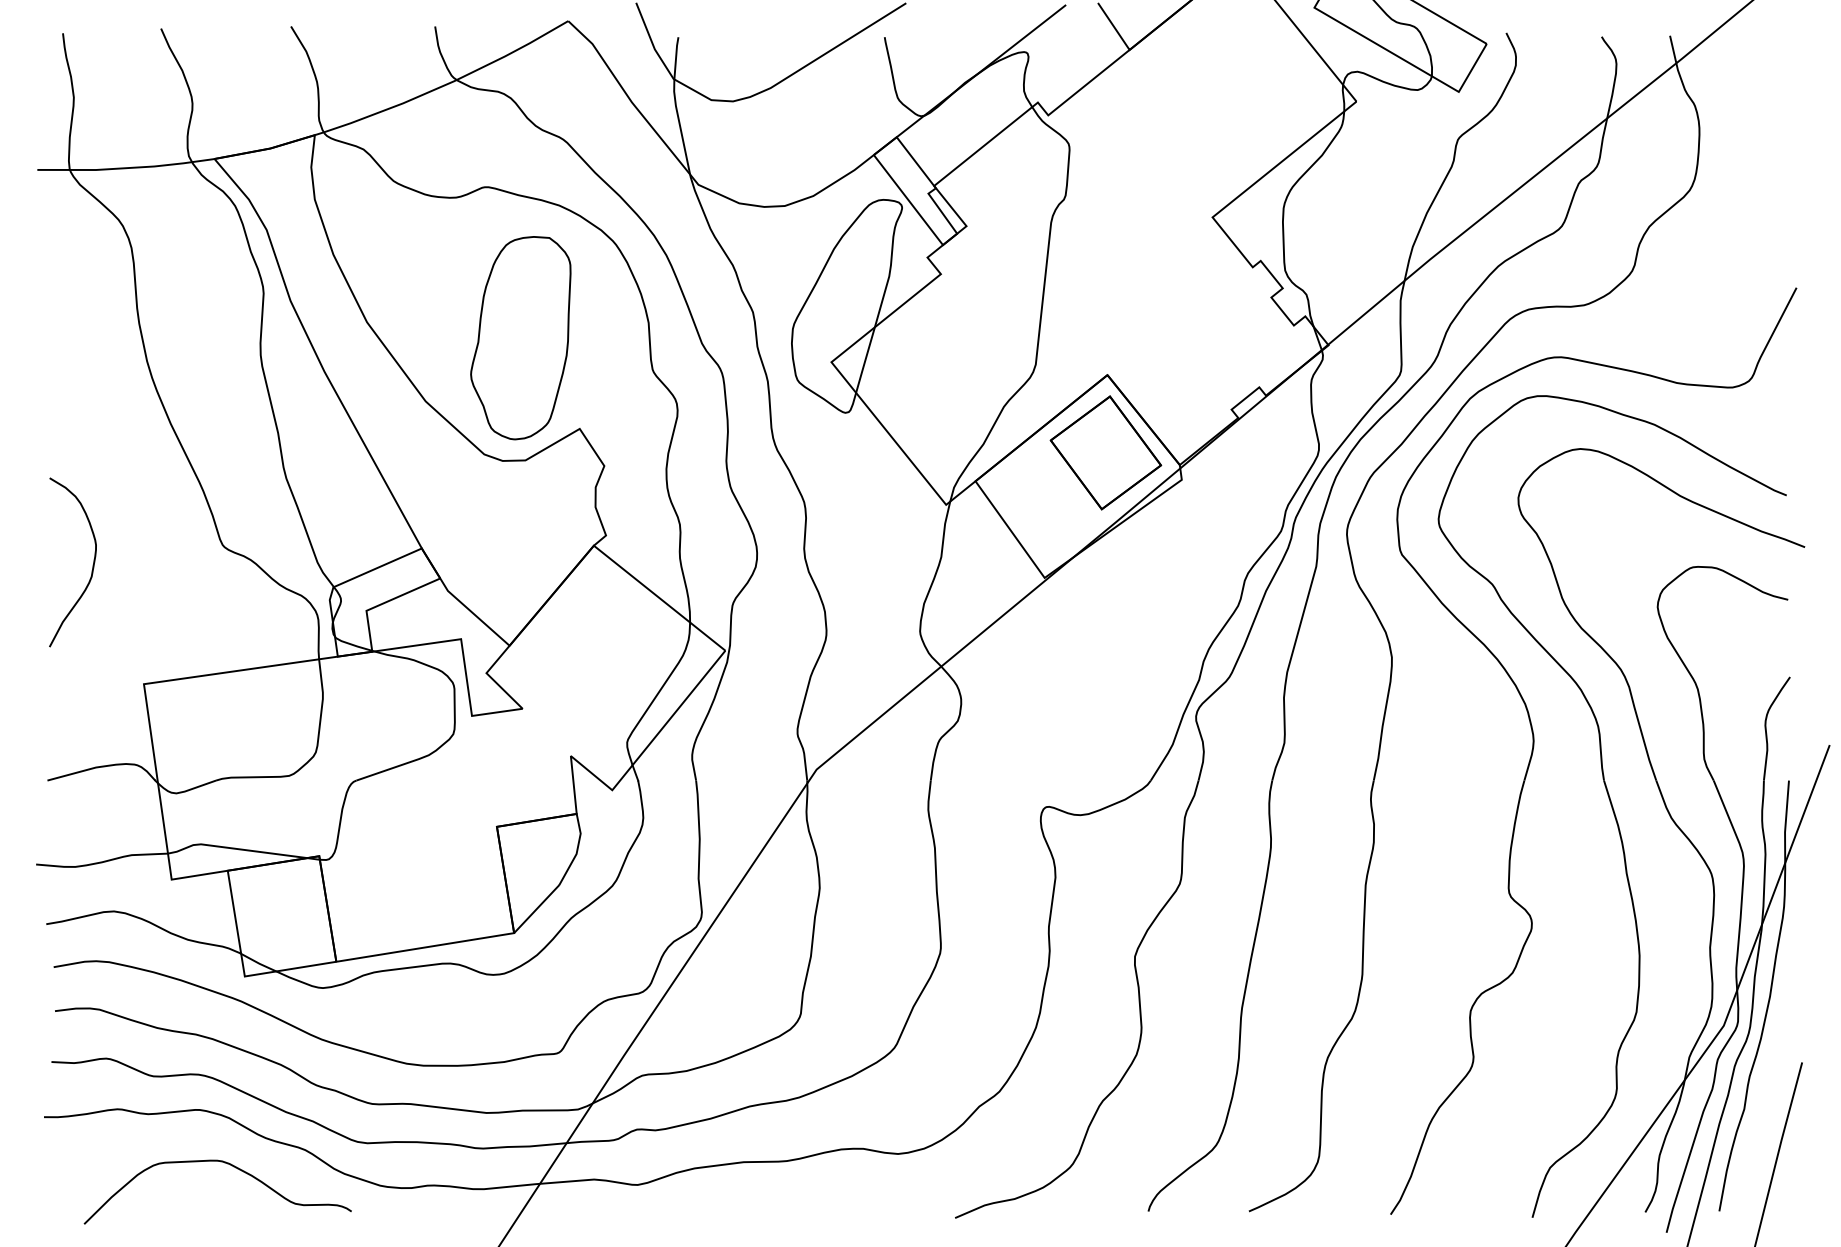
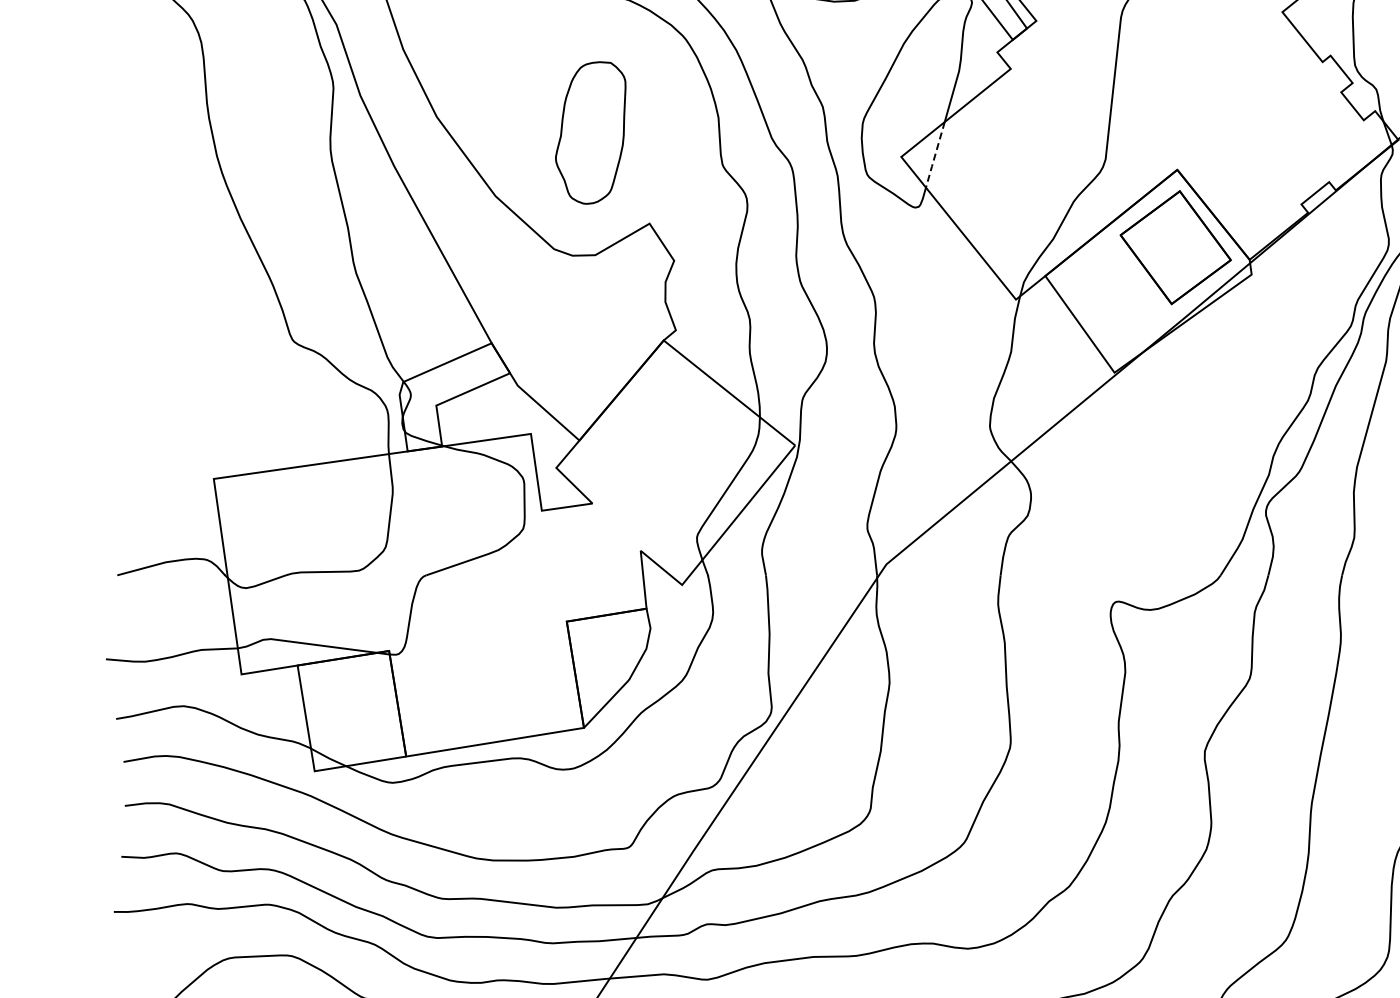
part: (520, 338) -> (590, 133), size x0.7
line: (865, 360) -> (935, 155), solid -> dashed
curve: (92, 565) -> (162, 360), removed

